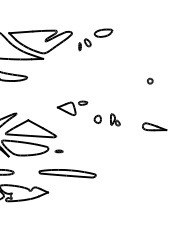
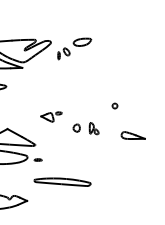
part: (149, 80) -> (114, 105), moved
part: (72, 107) -> (51, 116), size x0.7
part: (67, 173) -> (62, 182), moved

